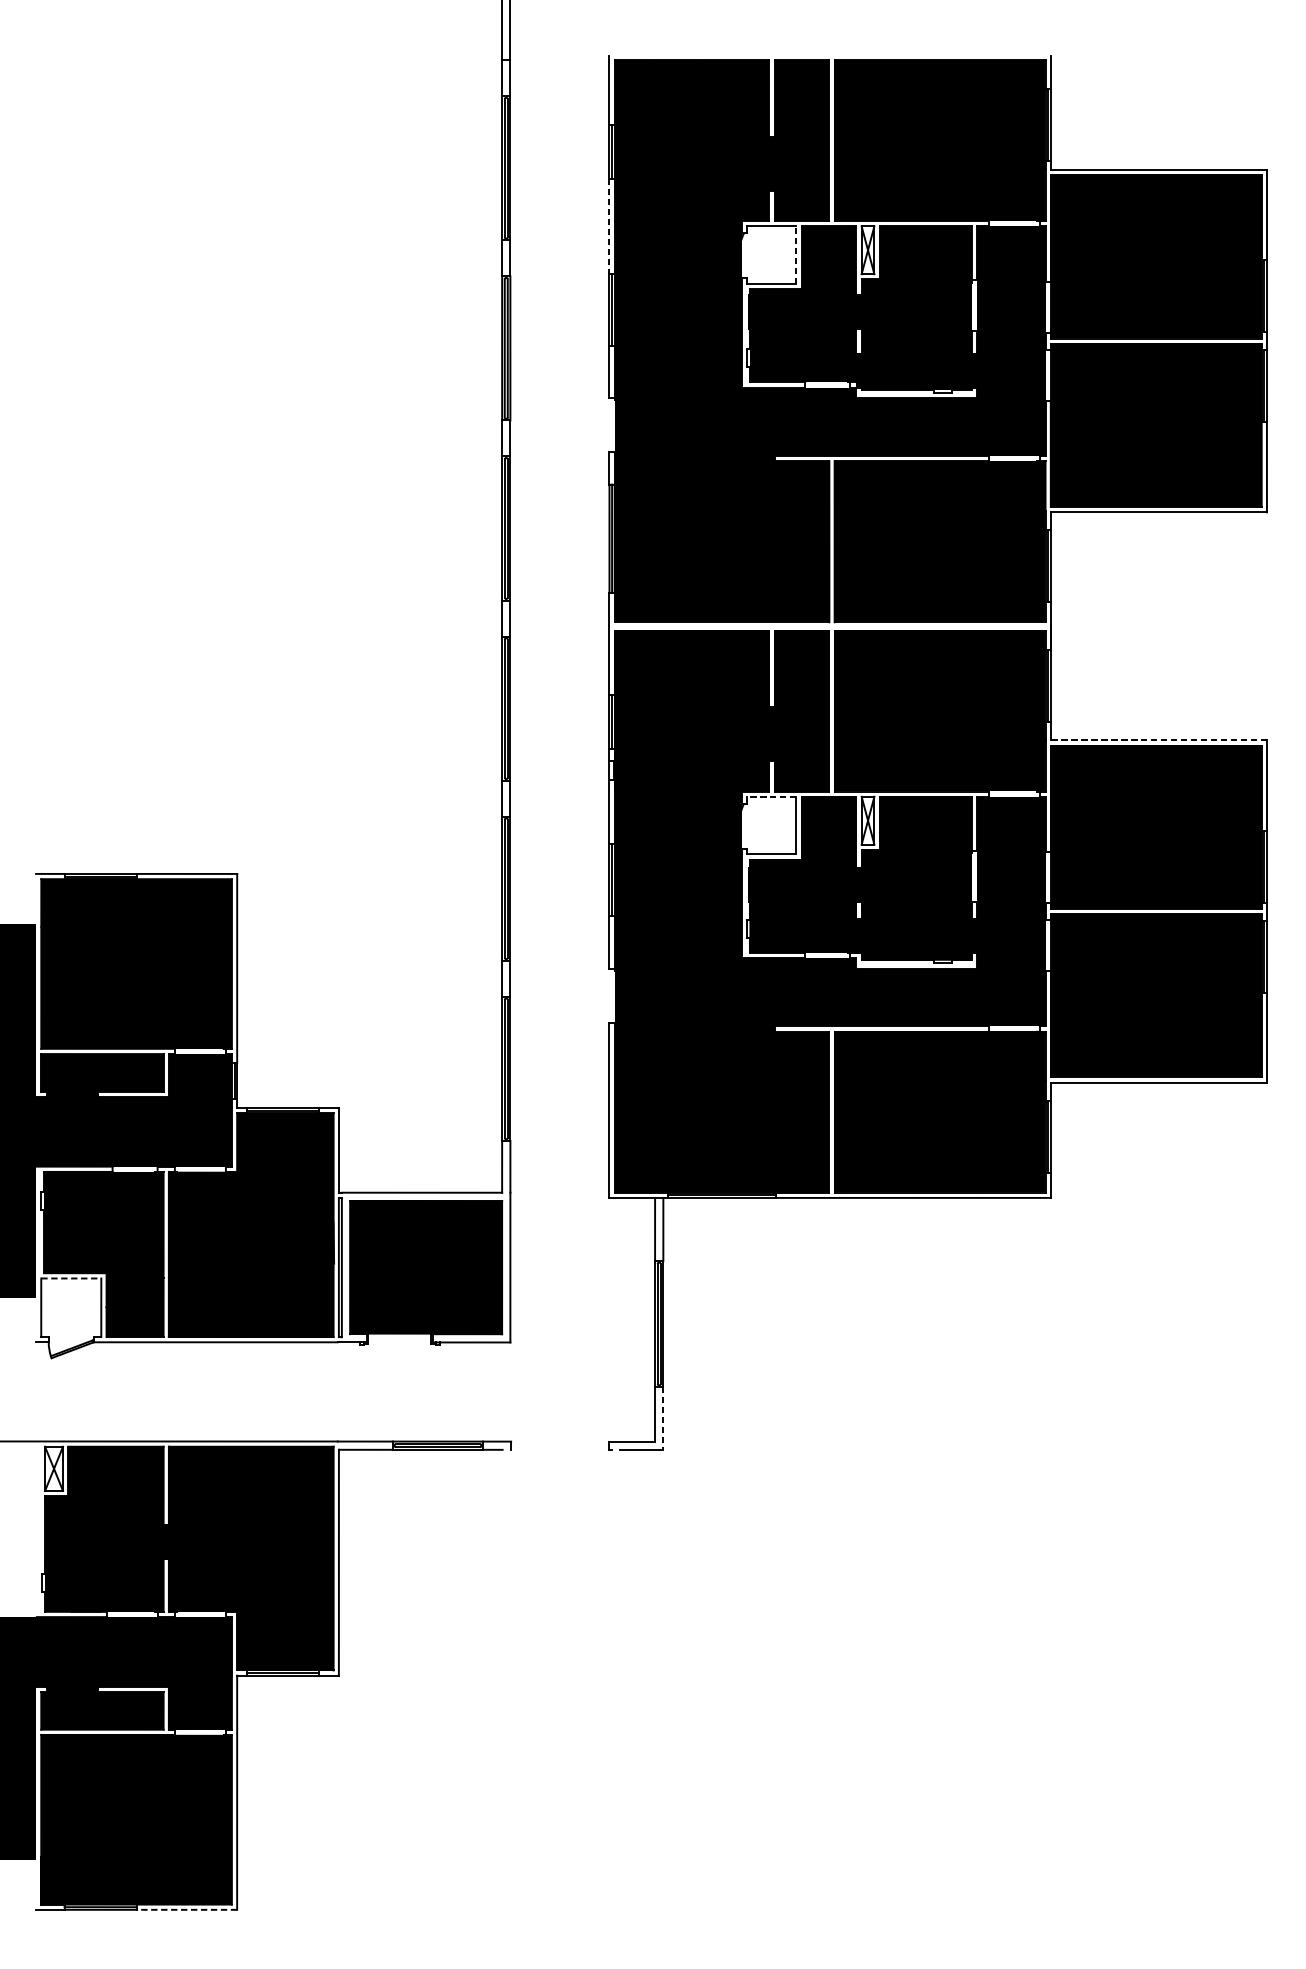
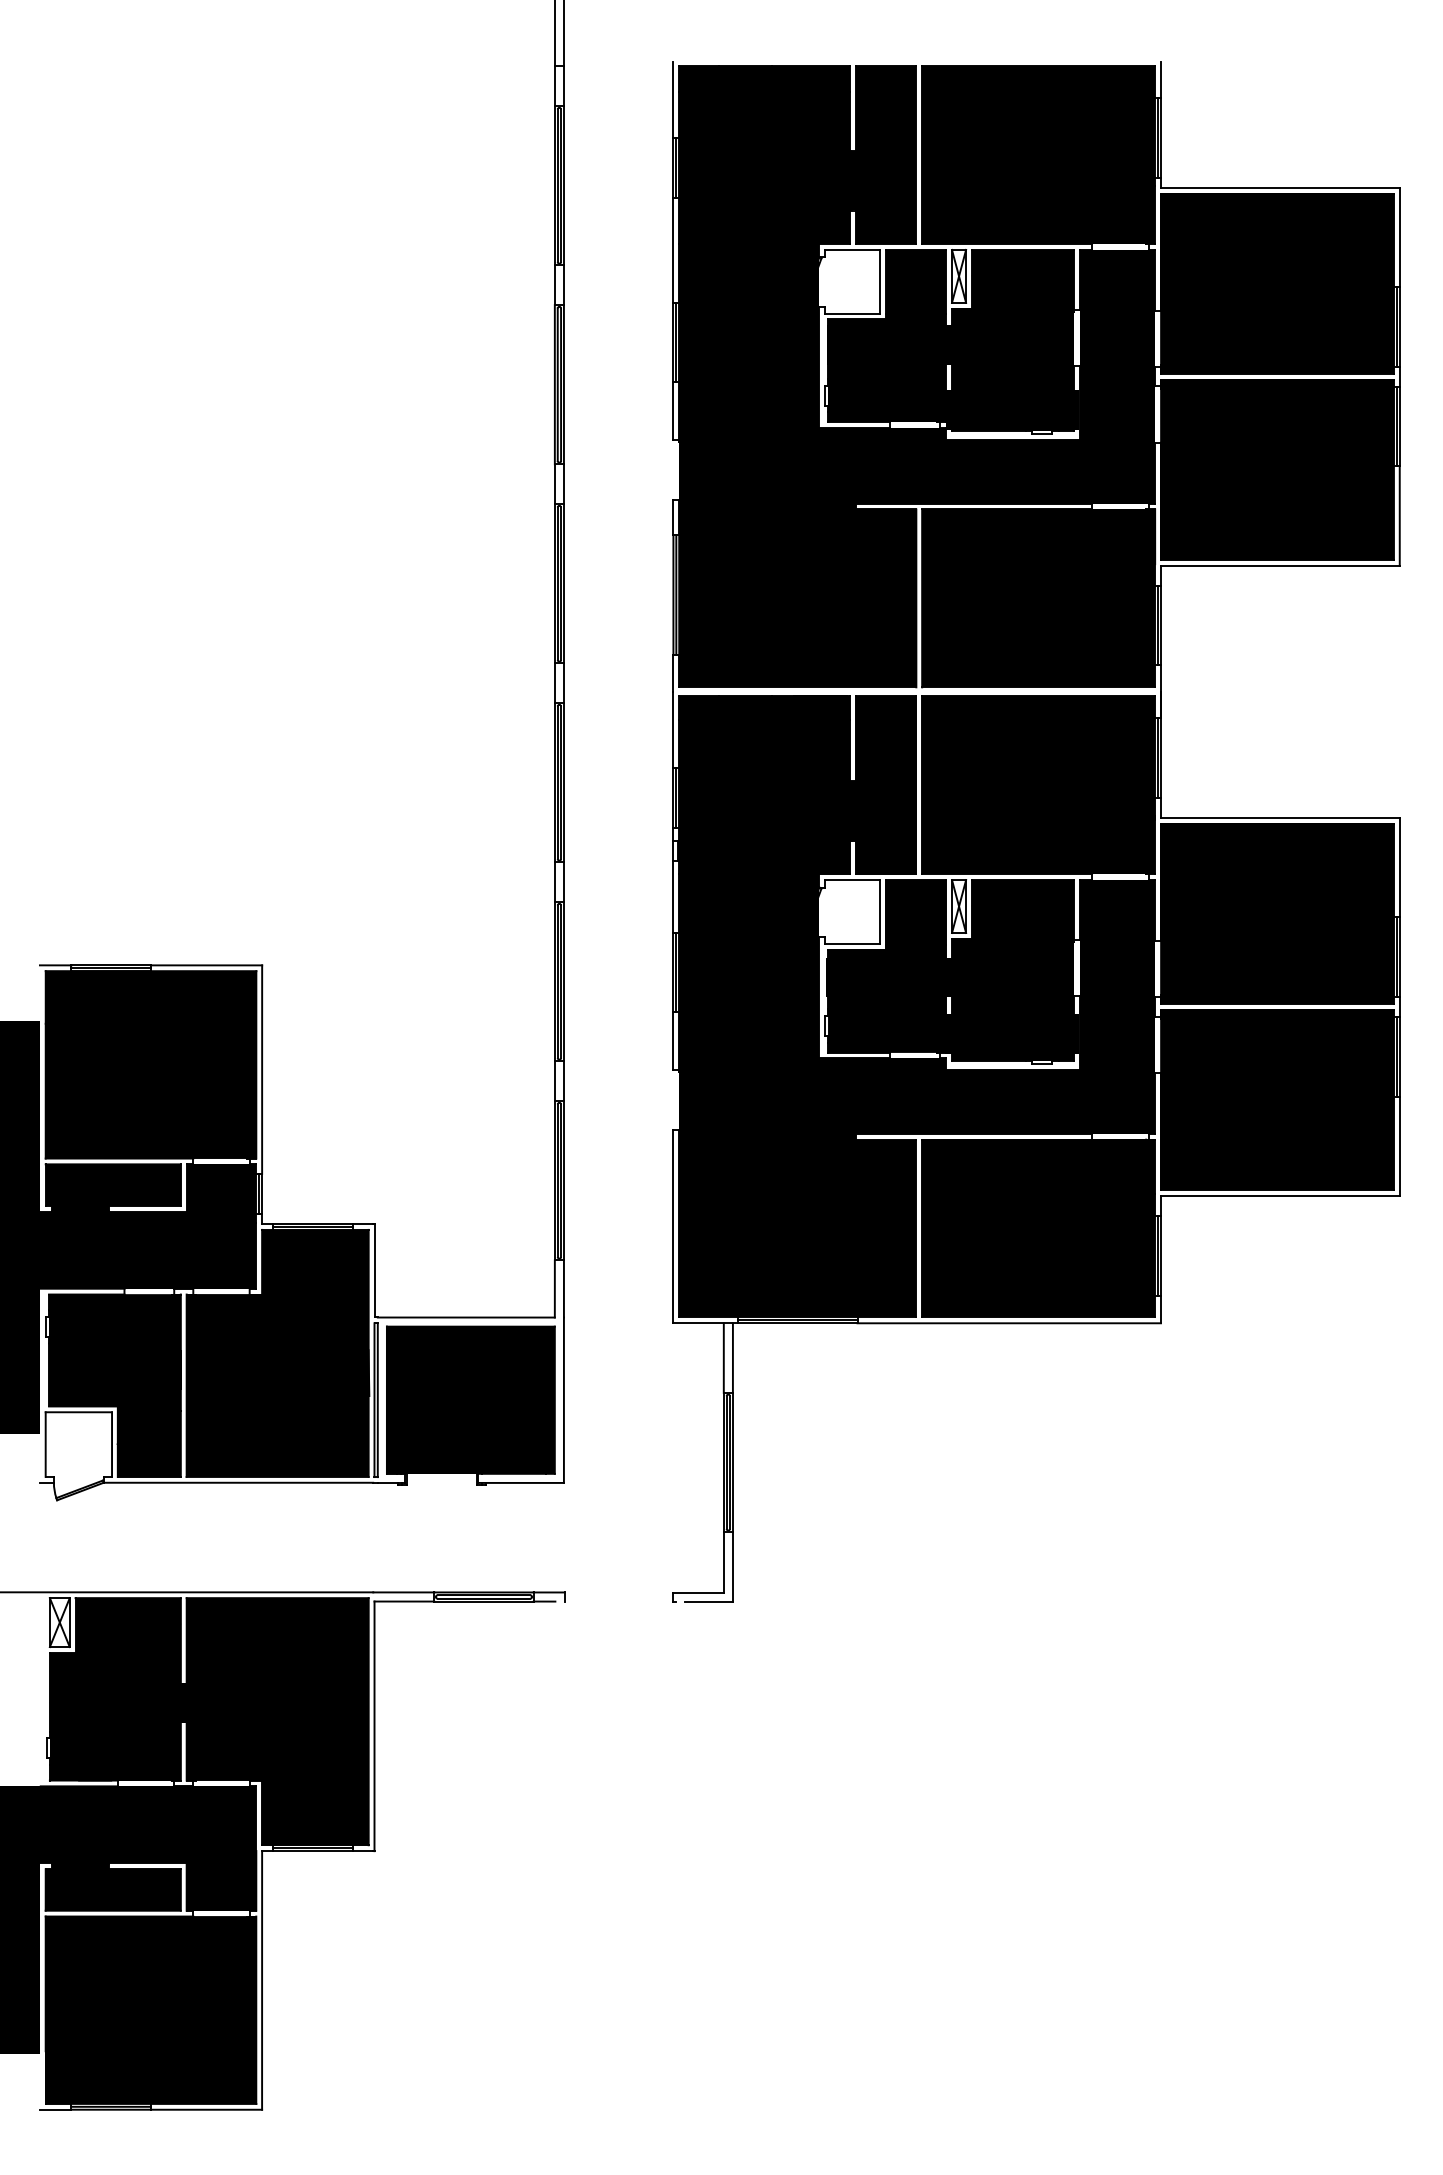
line: (609, 226) -> (673, 250), dashed -> solid
line: (796, 254) -> (879, 281), dashed -> solid
line: (1158, 740) -> (1279, 817), dashed -> solid
line: (771, 797) -> (852, 880), dashed -> solid
line: (71, 1278) -> (79, 1412), dashed -> solid
line: (662, 1418) -> (732, 1566), dashed -> solid
line: (186, 1909) -> (206, 2109), dashed -> solid

